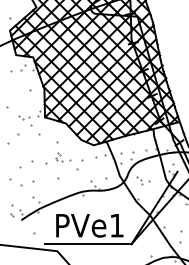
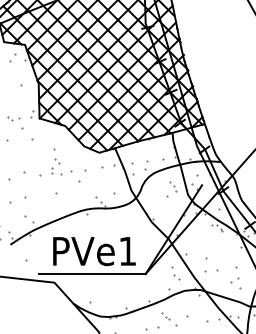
part: (58, 156) -> (56, 166), size x1.43
part: (140, 180) -> (173, 186), moved
part: (155, 243) -> (175, 273), added

